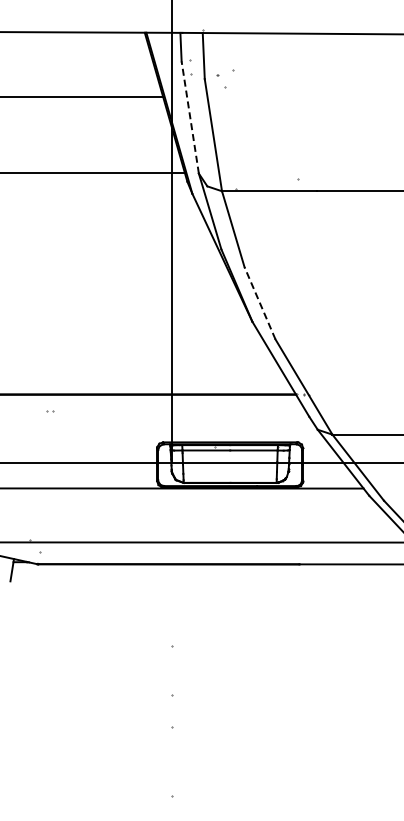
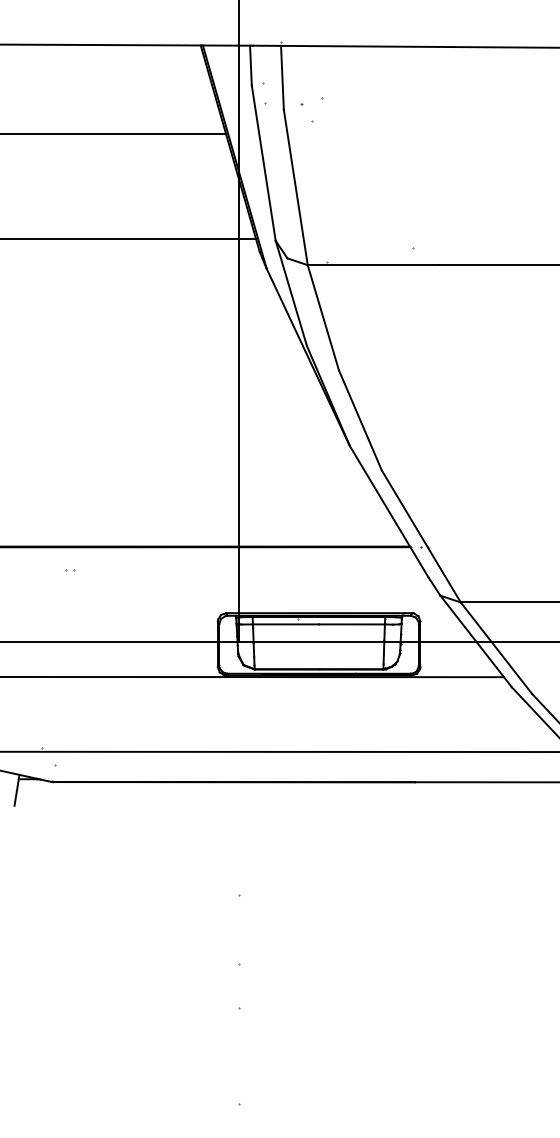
line: (190, 117) -> (264, 162), dashed -> solid
line: (259, 302) -> (359, 419), dashed -> solid

